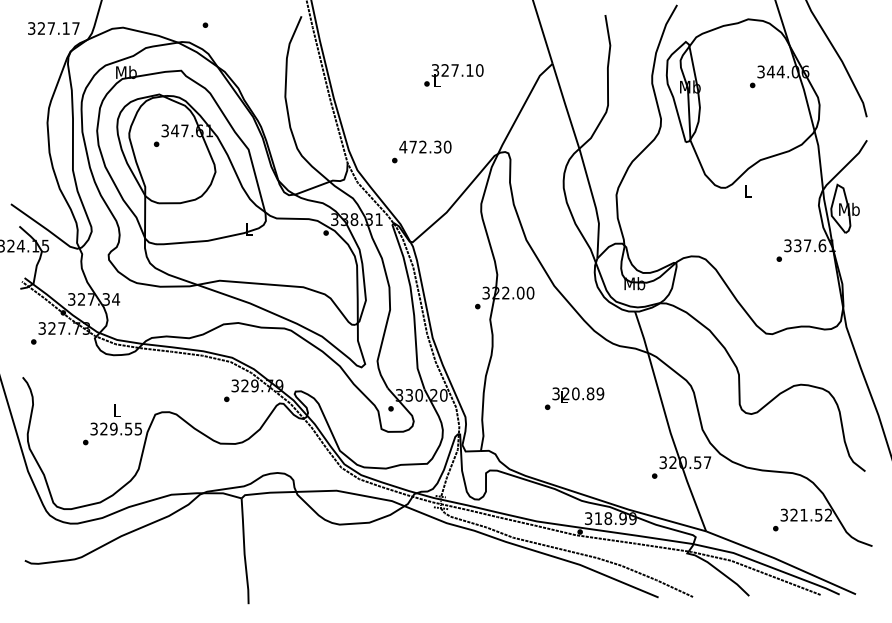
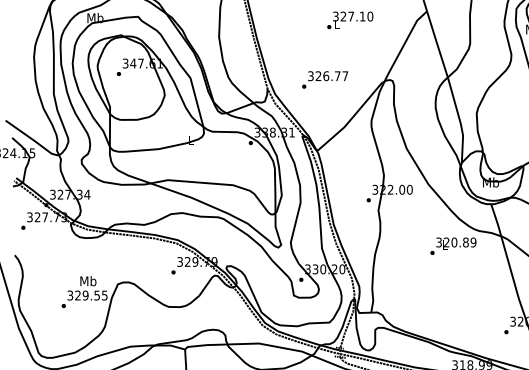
text: (425, 146) -> (328, 75), 472.30 -> 326.77
text: (574, 398) -> (453, 246), moved
text: (117, 410) -> (88, 281), L -> Mb

